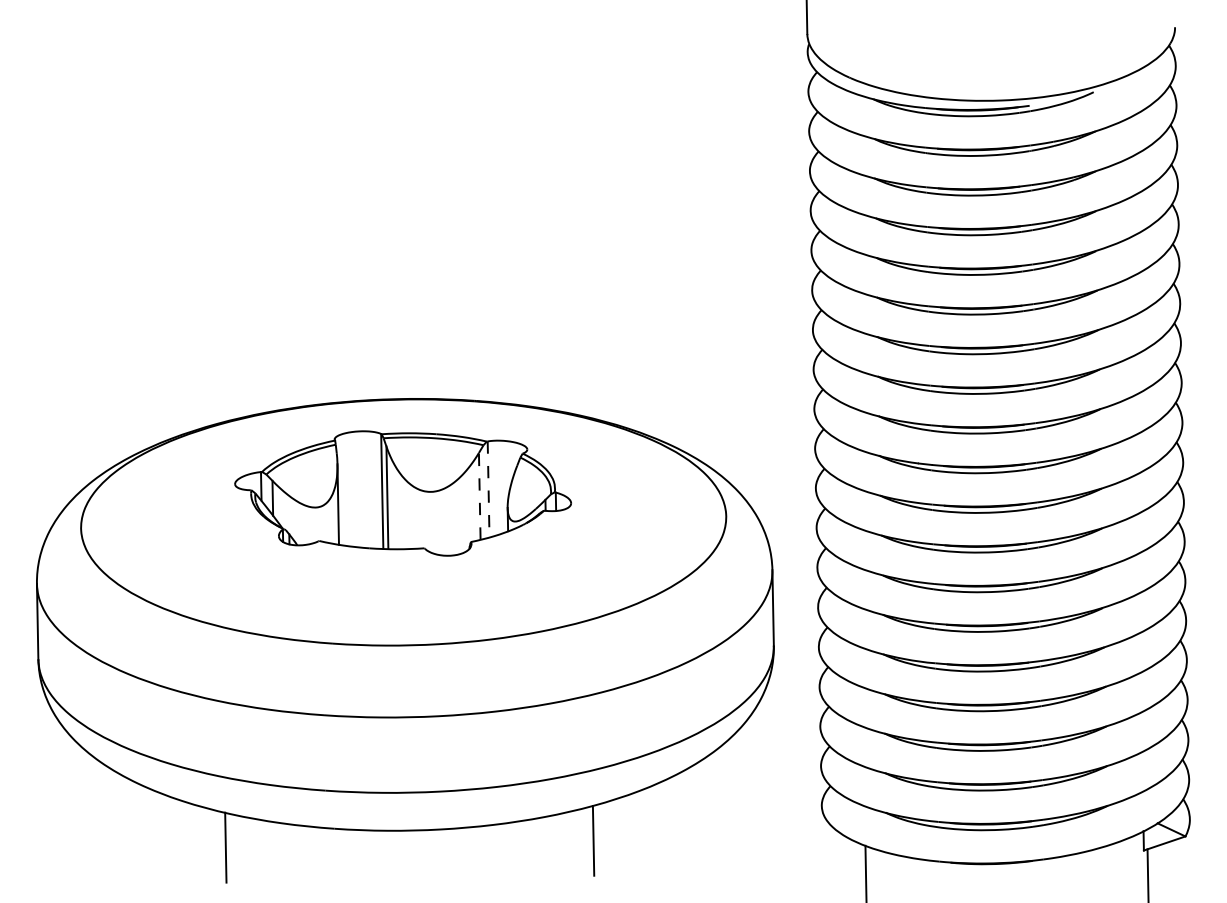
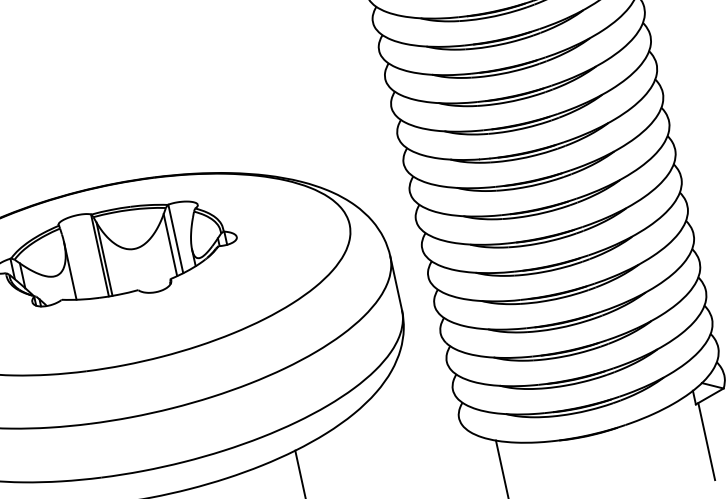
line: (488, 489) -> (175, 238), dashed -> solid
line: (479, 495) -> (170, 244), dashed -> solid

